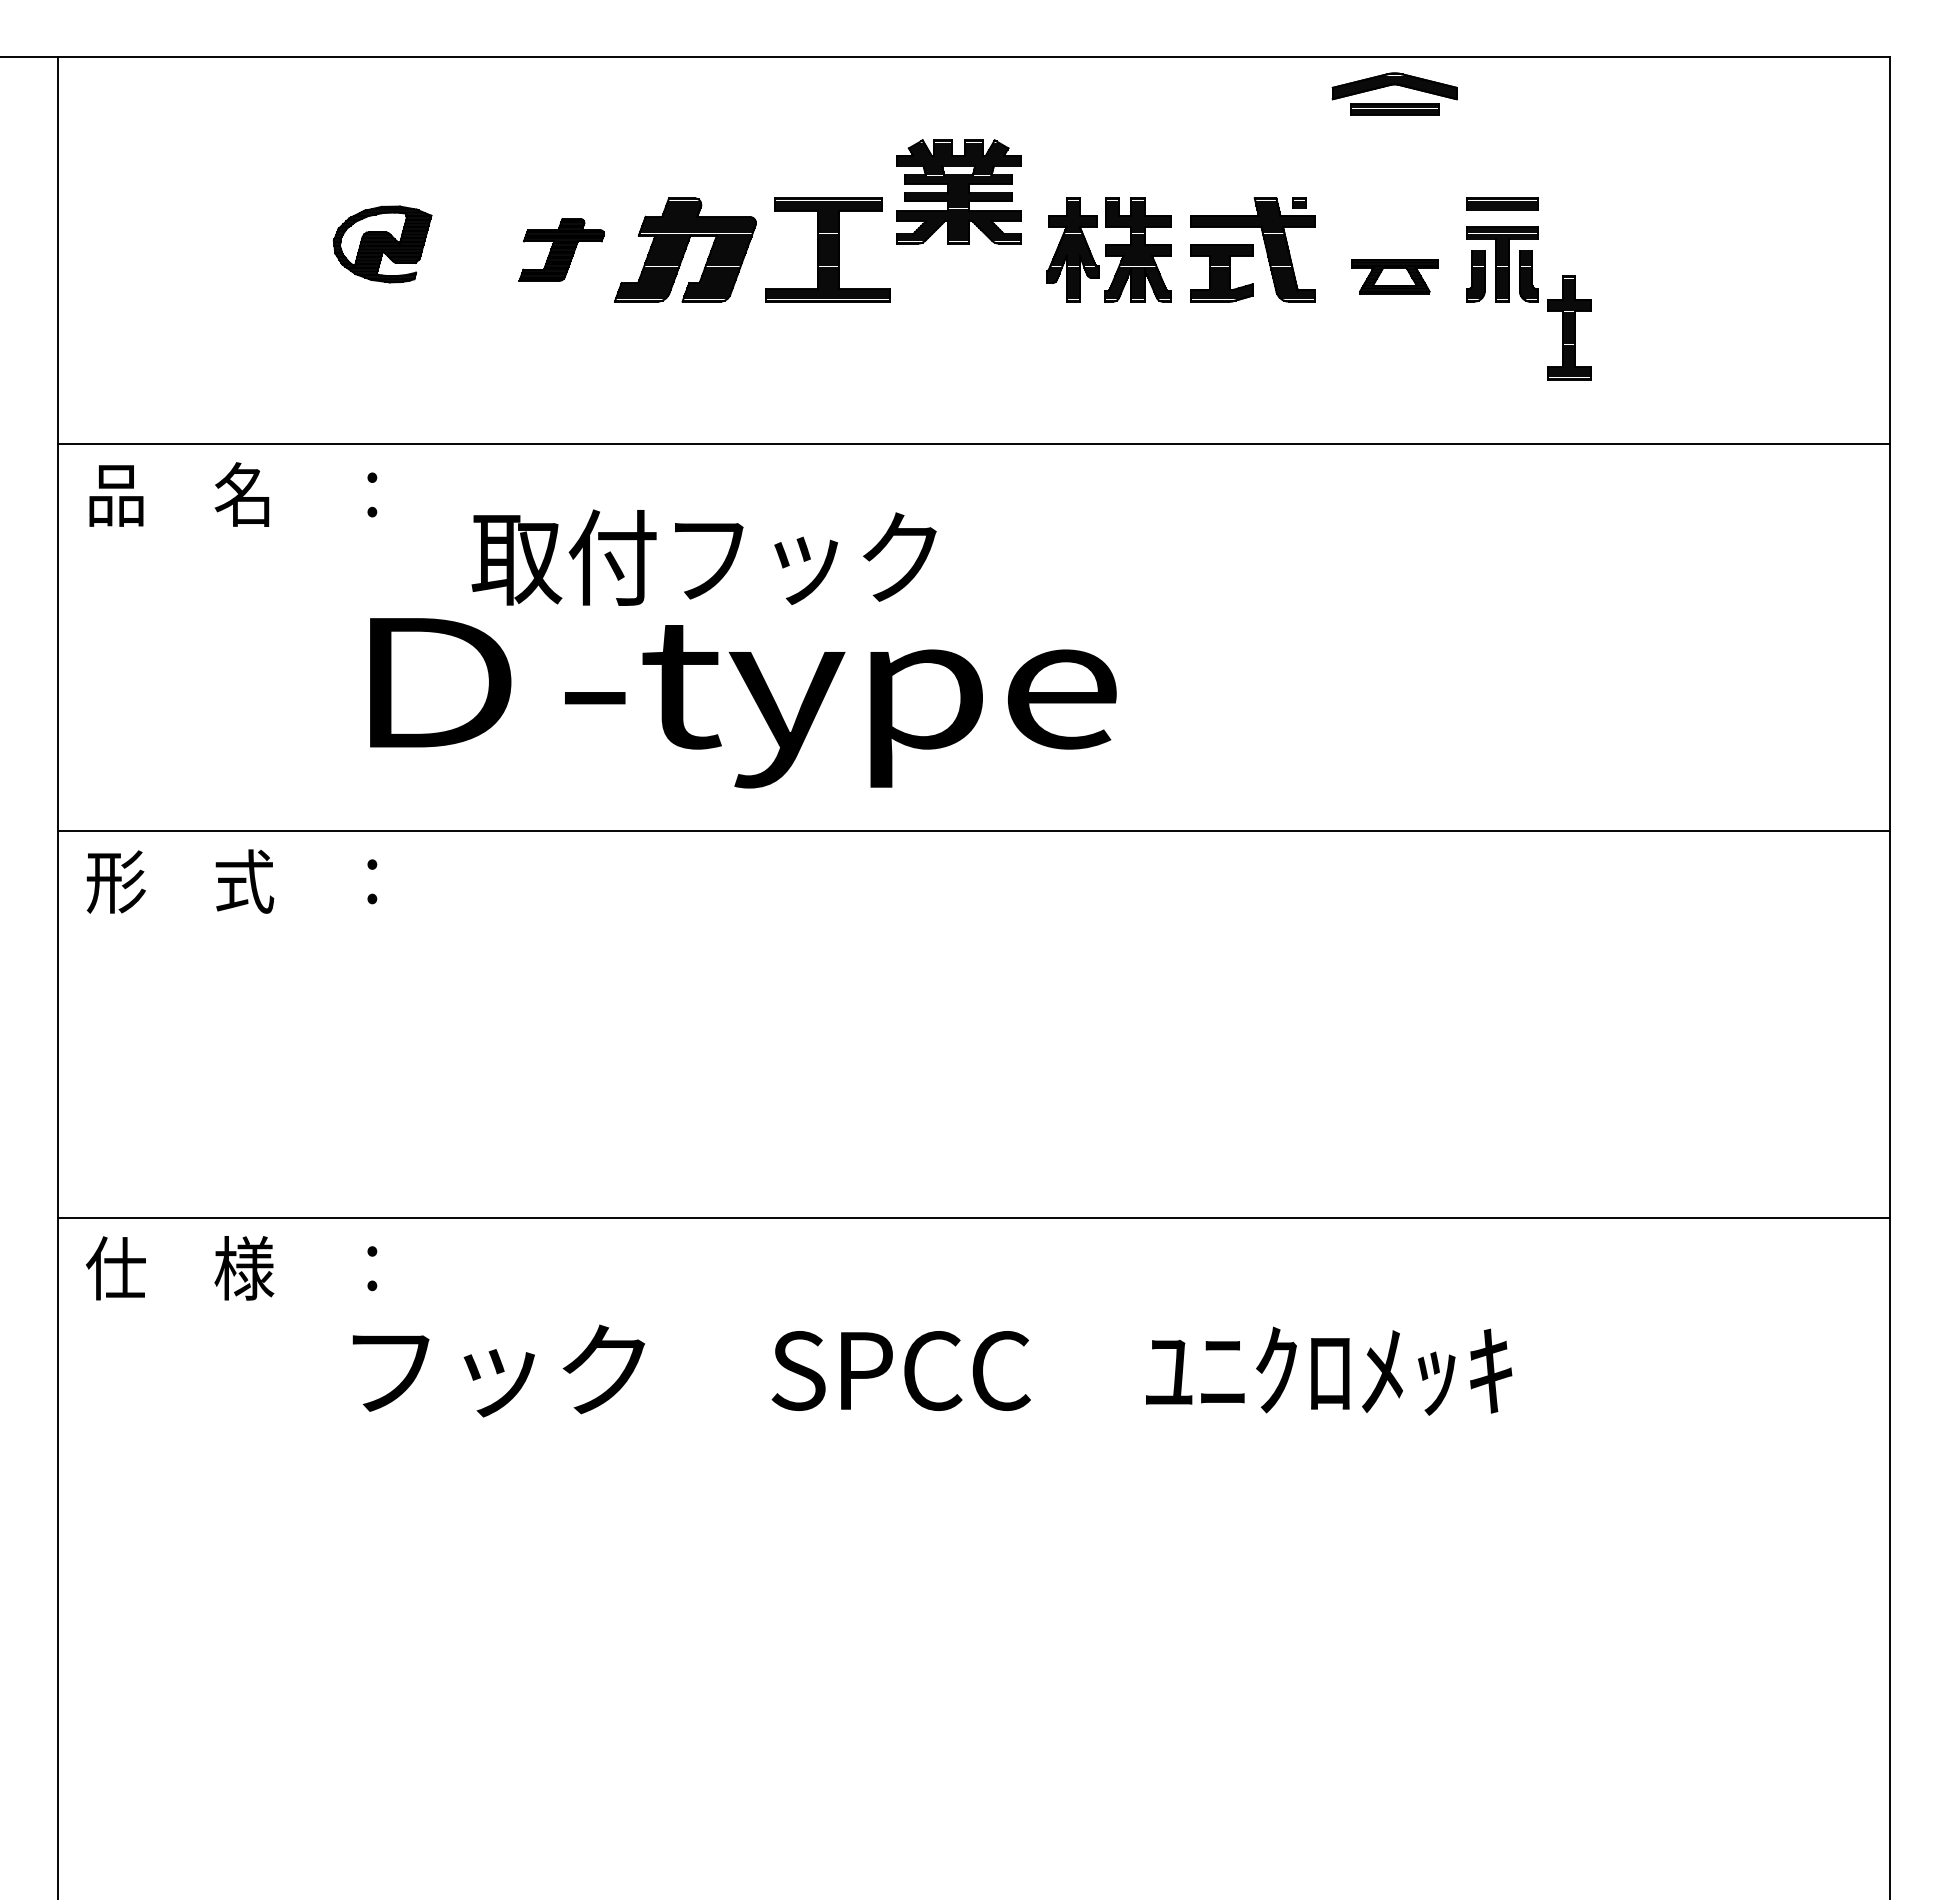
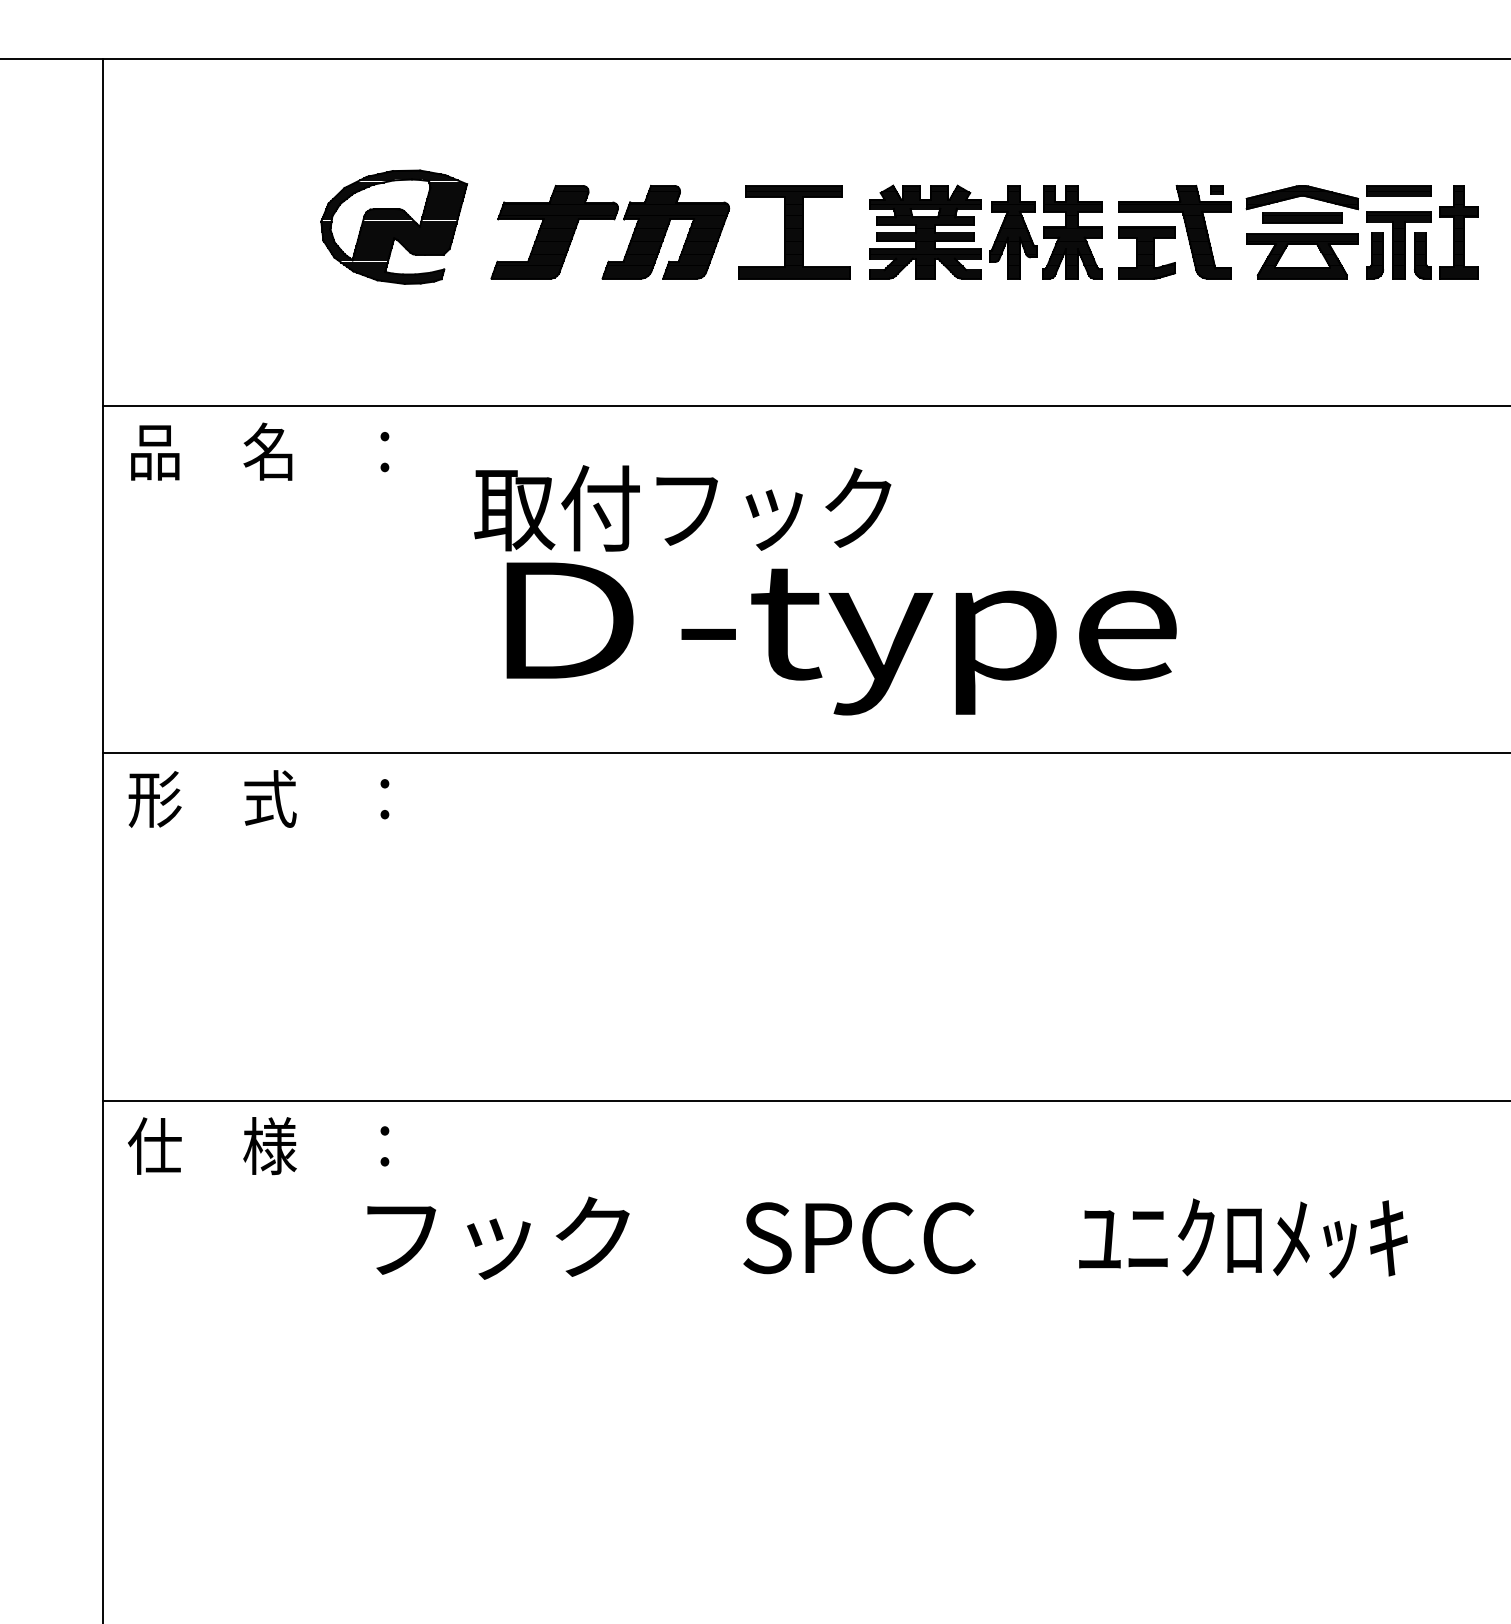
part: (1394, 85) -> (1302, 196), moved
part: (958, 191) -> (925, 231), moved
part: (382, 244) -> (394, 227), size x1.67
part: (561, 249) -> (554, 231), size x1.67
part: (1394, 276) -> (1302, 256), size x1.43
part: (1569, 327) -> (1459, 231), moved
text: (743, 703) -> (841, 639), moved

